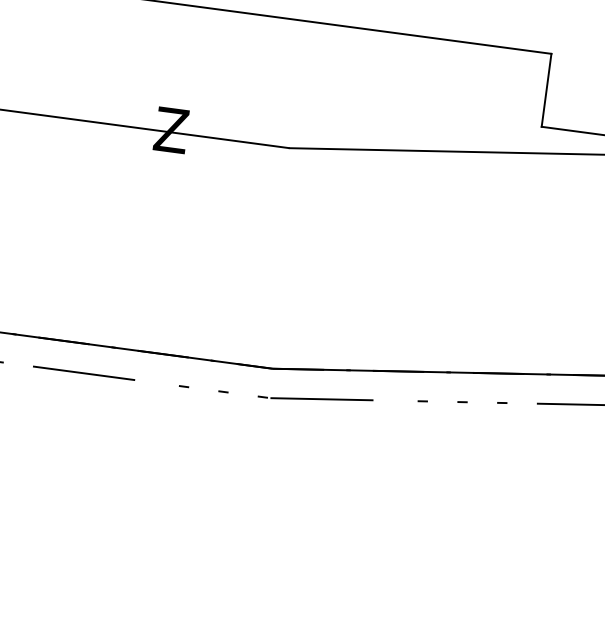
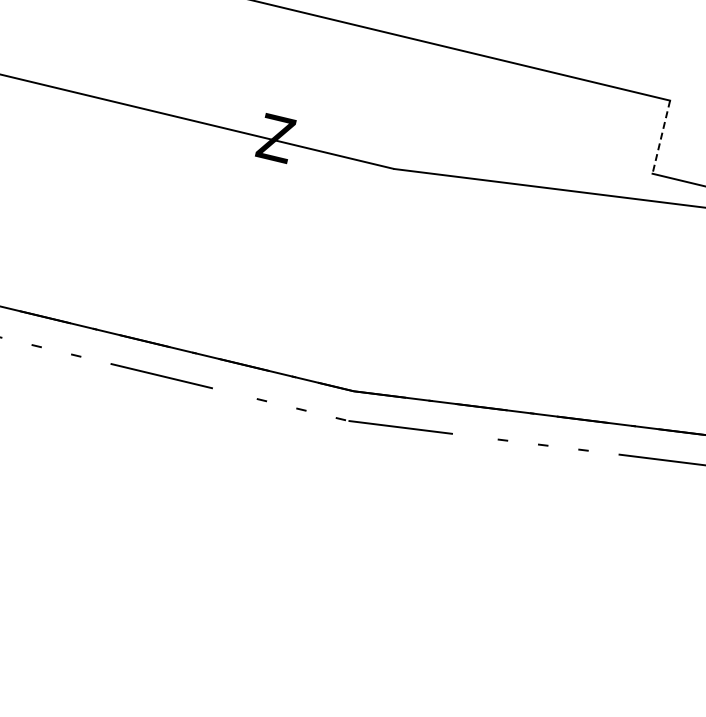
line: (546, 90) -> (661, 137), solid -> dashed

